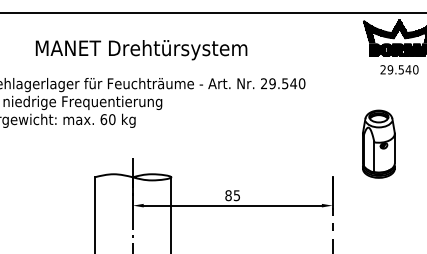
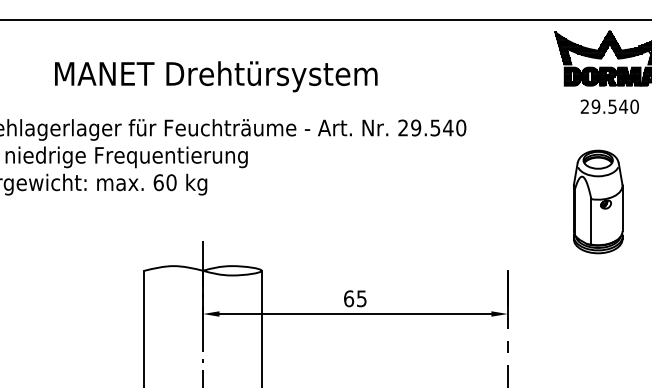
part: (378, 143) -> (597, 200), moved
text: (228, 195) -> (348, 298), 85 -> 65

